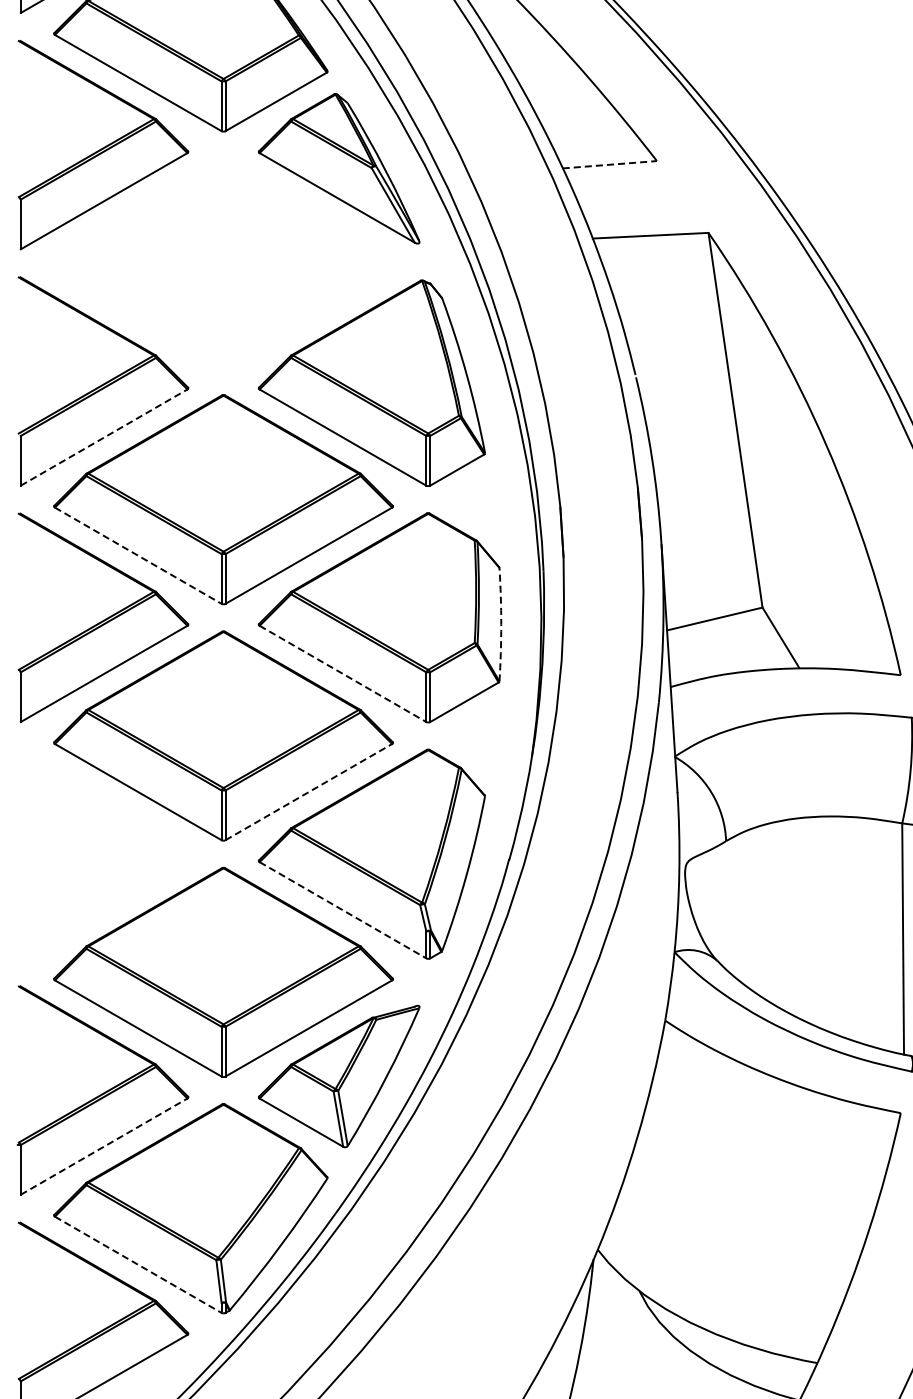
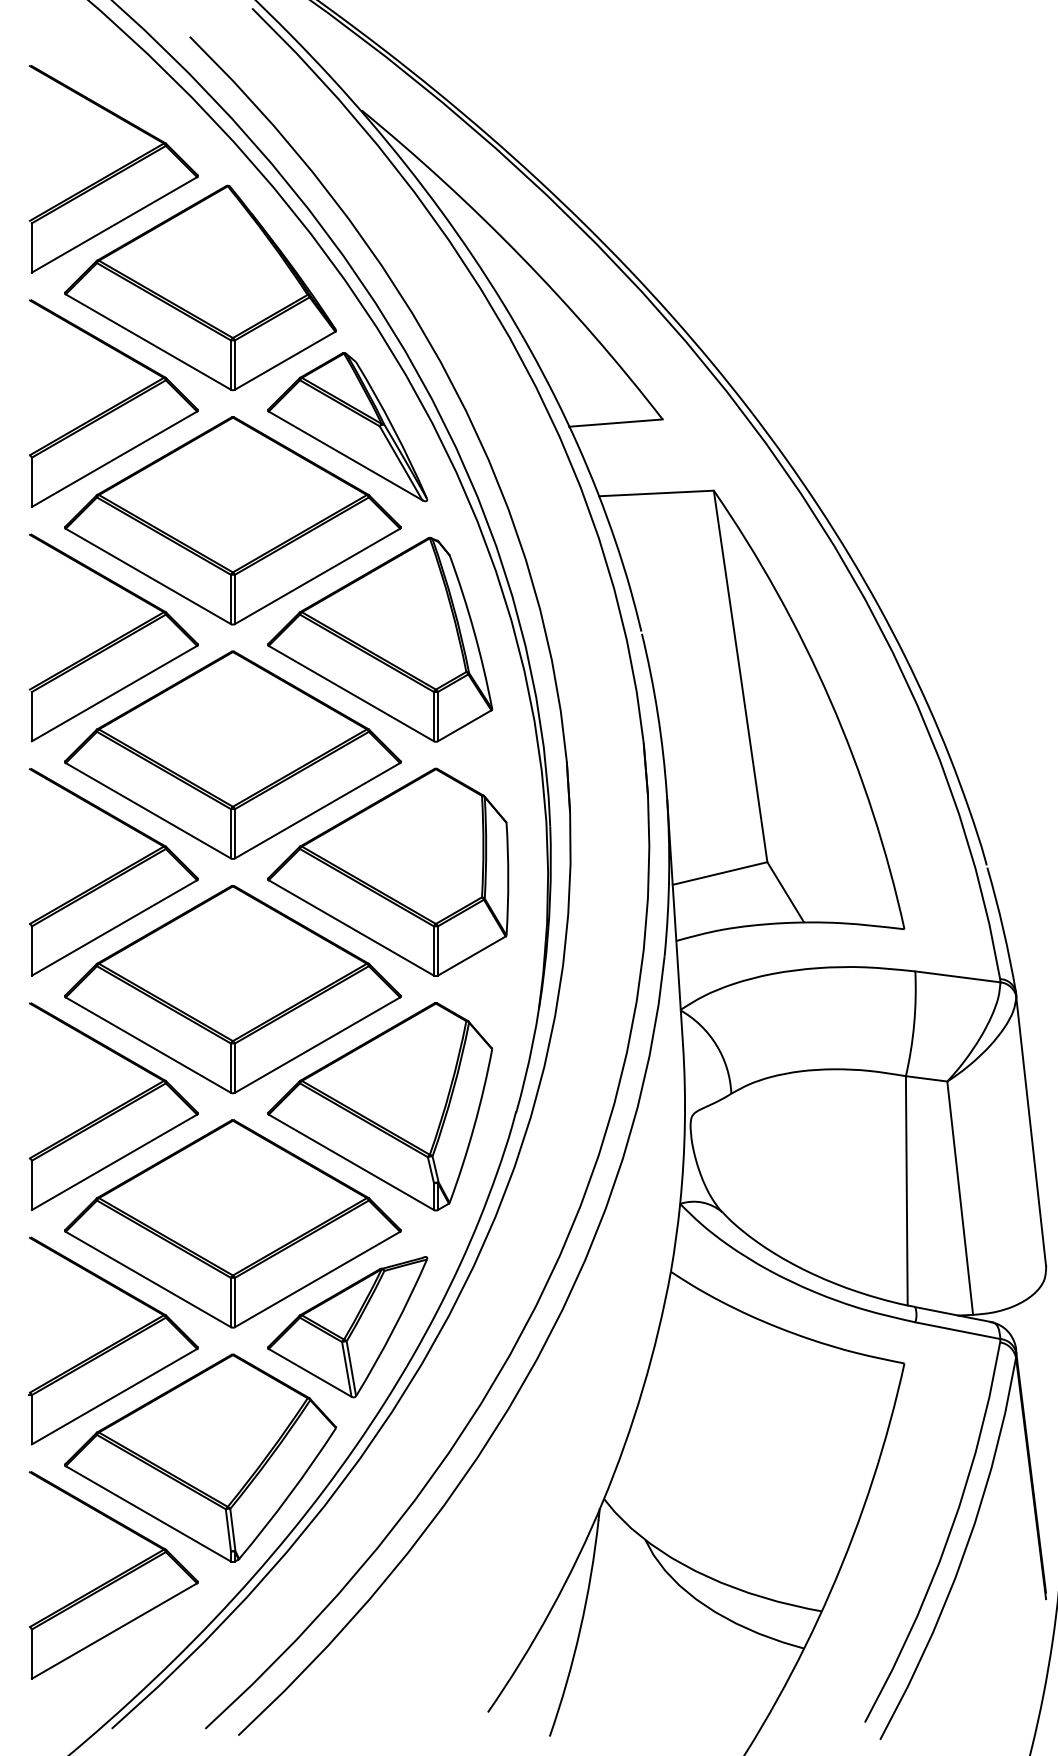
line: (609, 165) -> (615, 423), dashed -> solid
part: (223, 262) -> (232, 520), added
line: (104, 437) -> (114, 693), dashed -> solid
line: (138, 556) -> (148, 811), dashed -> solid
arc: (501, 625) -> (508, 879), dashed -> solid
line: (343, 674) -> (351, 928), dashed -> solid
line: (308, 791) -> (317, 1044), dashed -> solid
part: (103, 853) -> (113, 1106), added
line: (343, 910) -> (351, 1162), dashed -> solid
line: (104, 1146) -> (114, 1396), dashed -> solid
line: (138, 1265) -> (148, 1514), dashed -> solid

